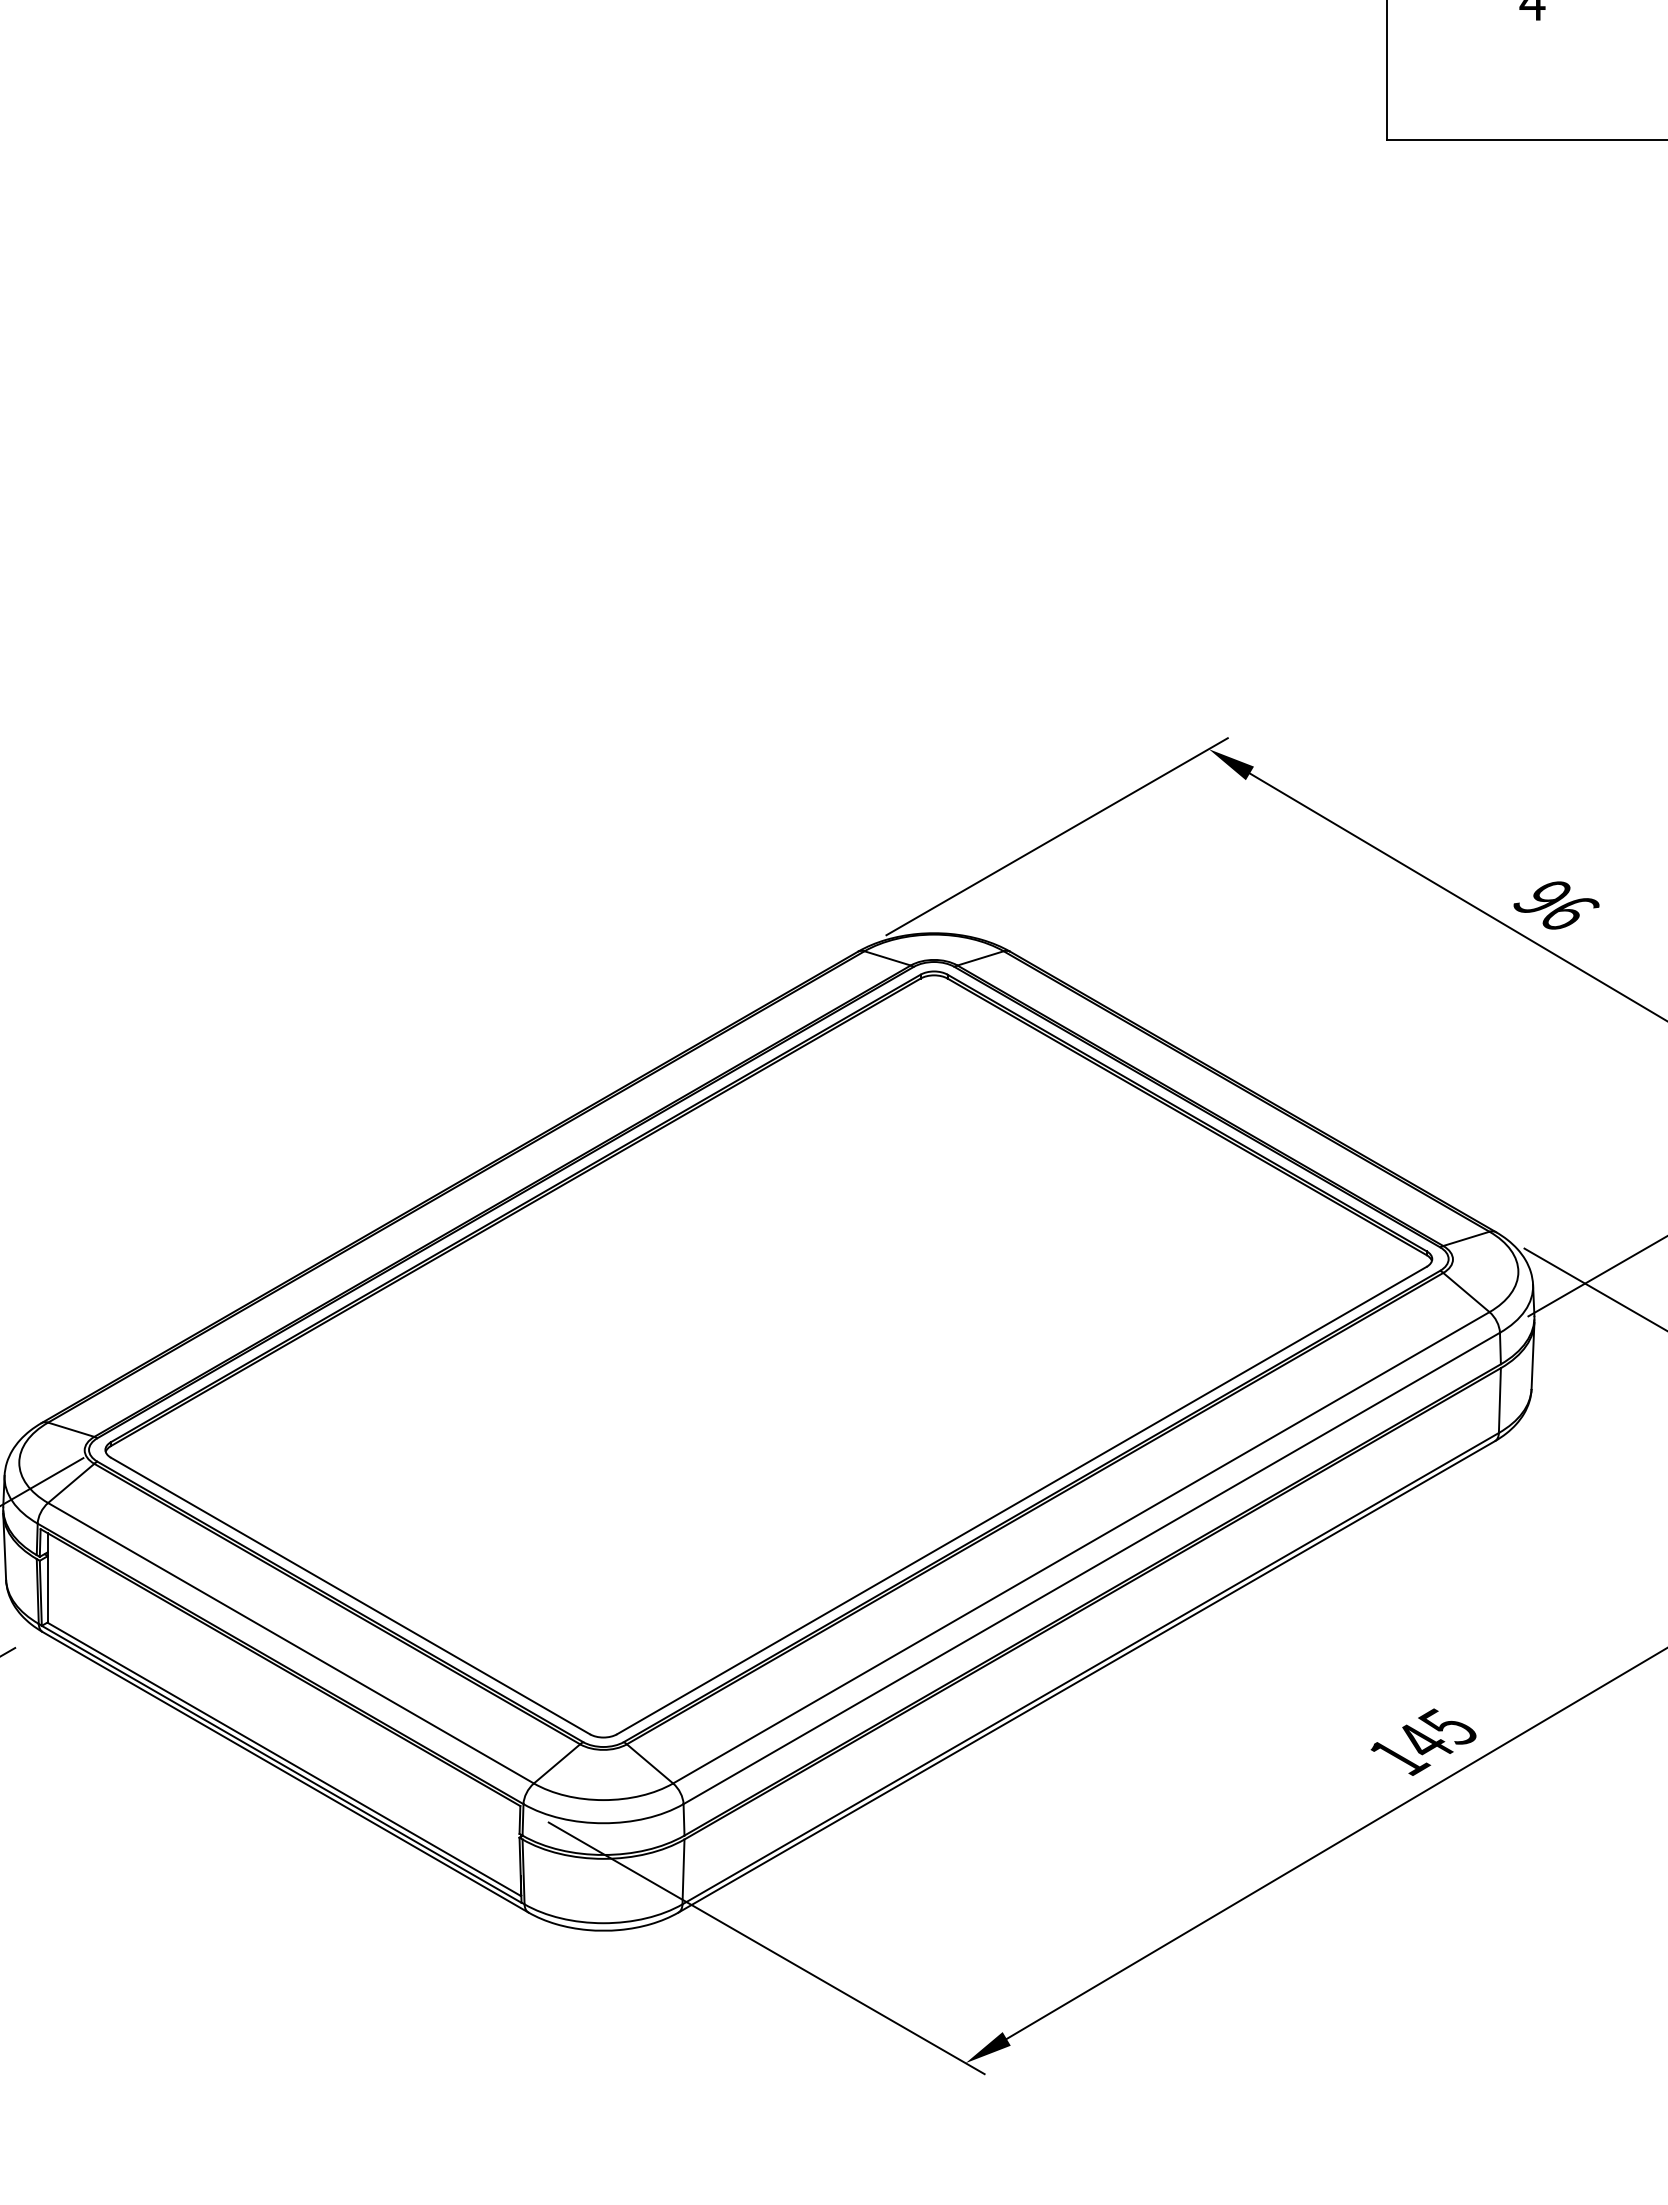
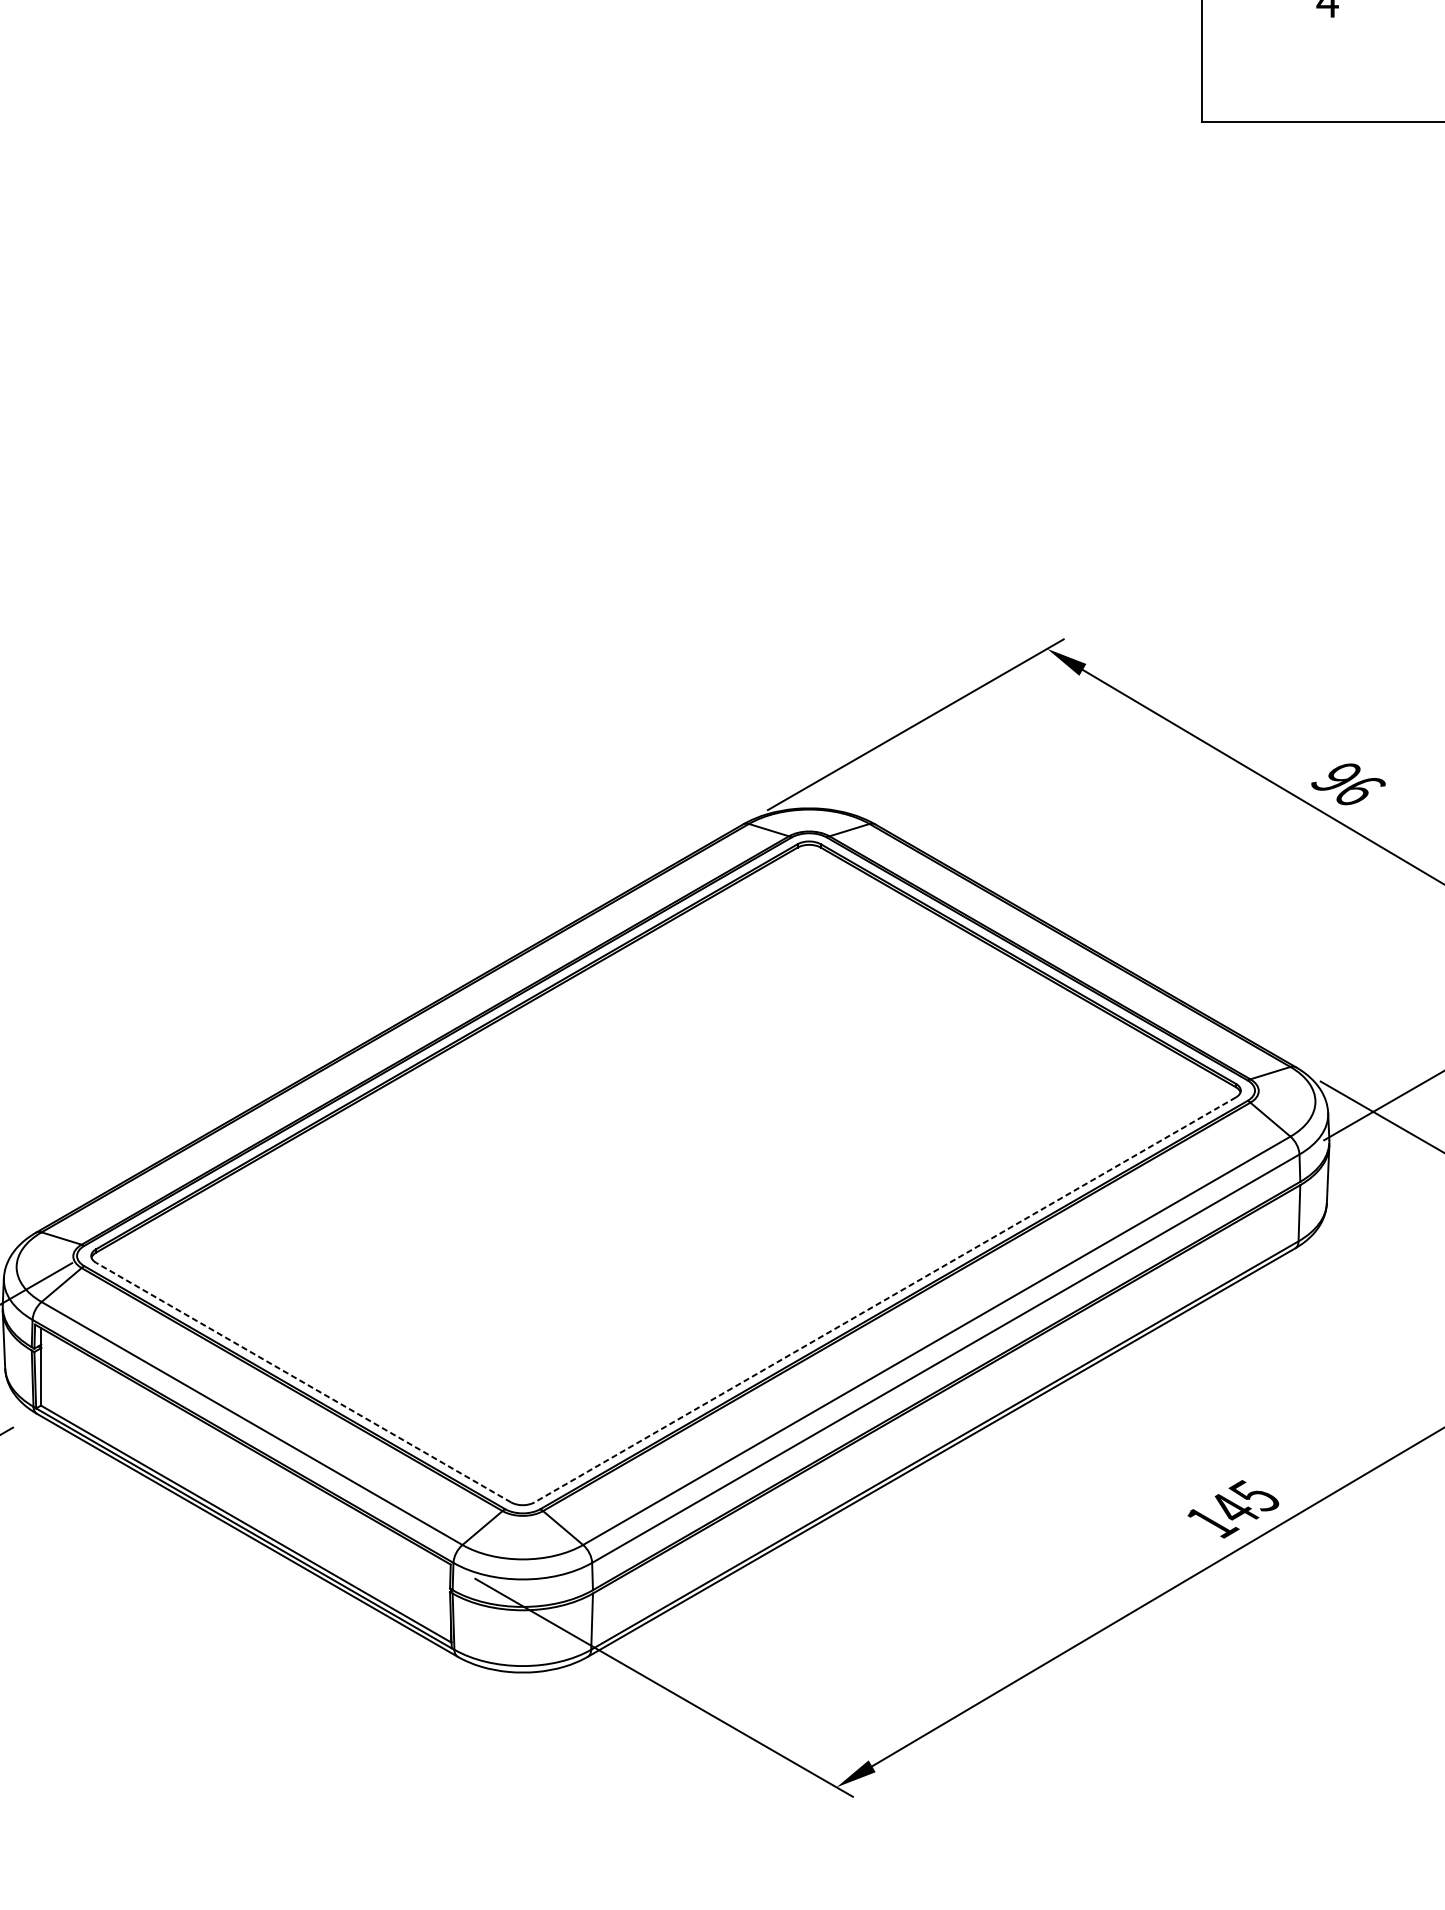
line: (1021, 1500) -> (884, 1299), solid -> dashed
line: (350, 1596) -> (303, 1383), solid -> dashed

